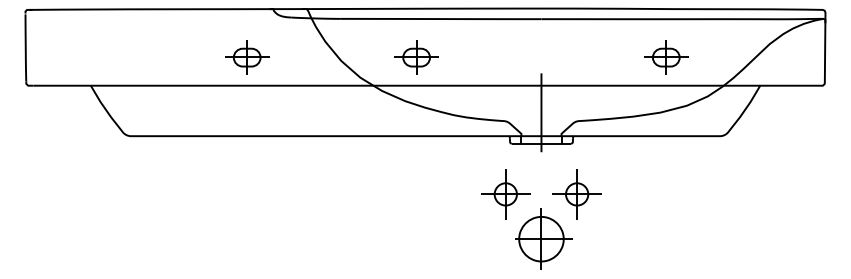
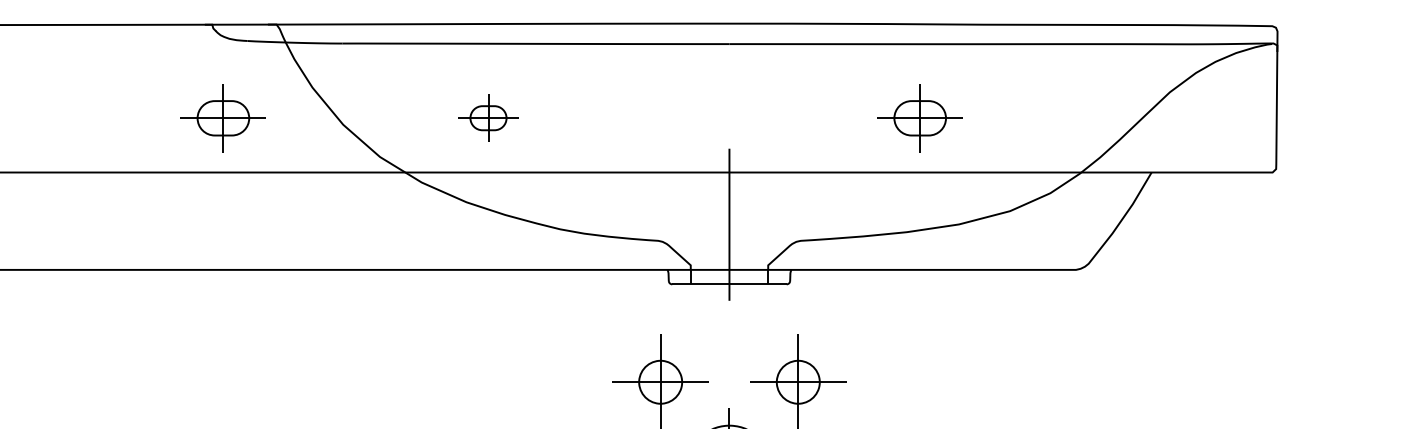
part: (247, 57) -> (223, 118), moved
part: (416, 57) -> (488, 118), size x0.7
part: (666, 57) -> (920, 118), moved

